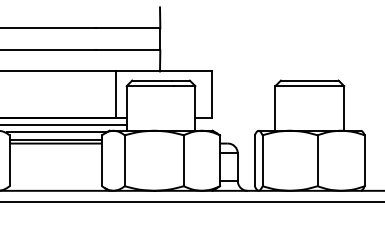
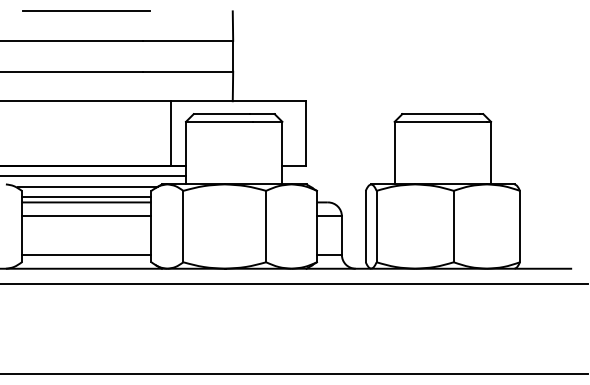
line: (55, 7) -> (86, 11), added
line: (55, 153) -> (86, 216), added
line: (55, 180) -> (86, 254), added

